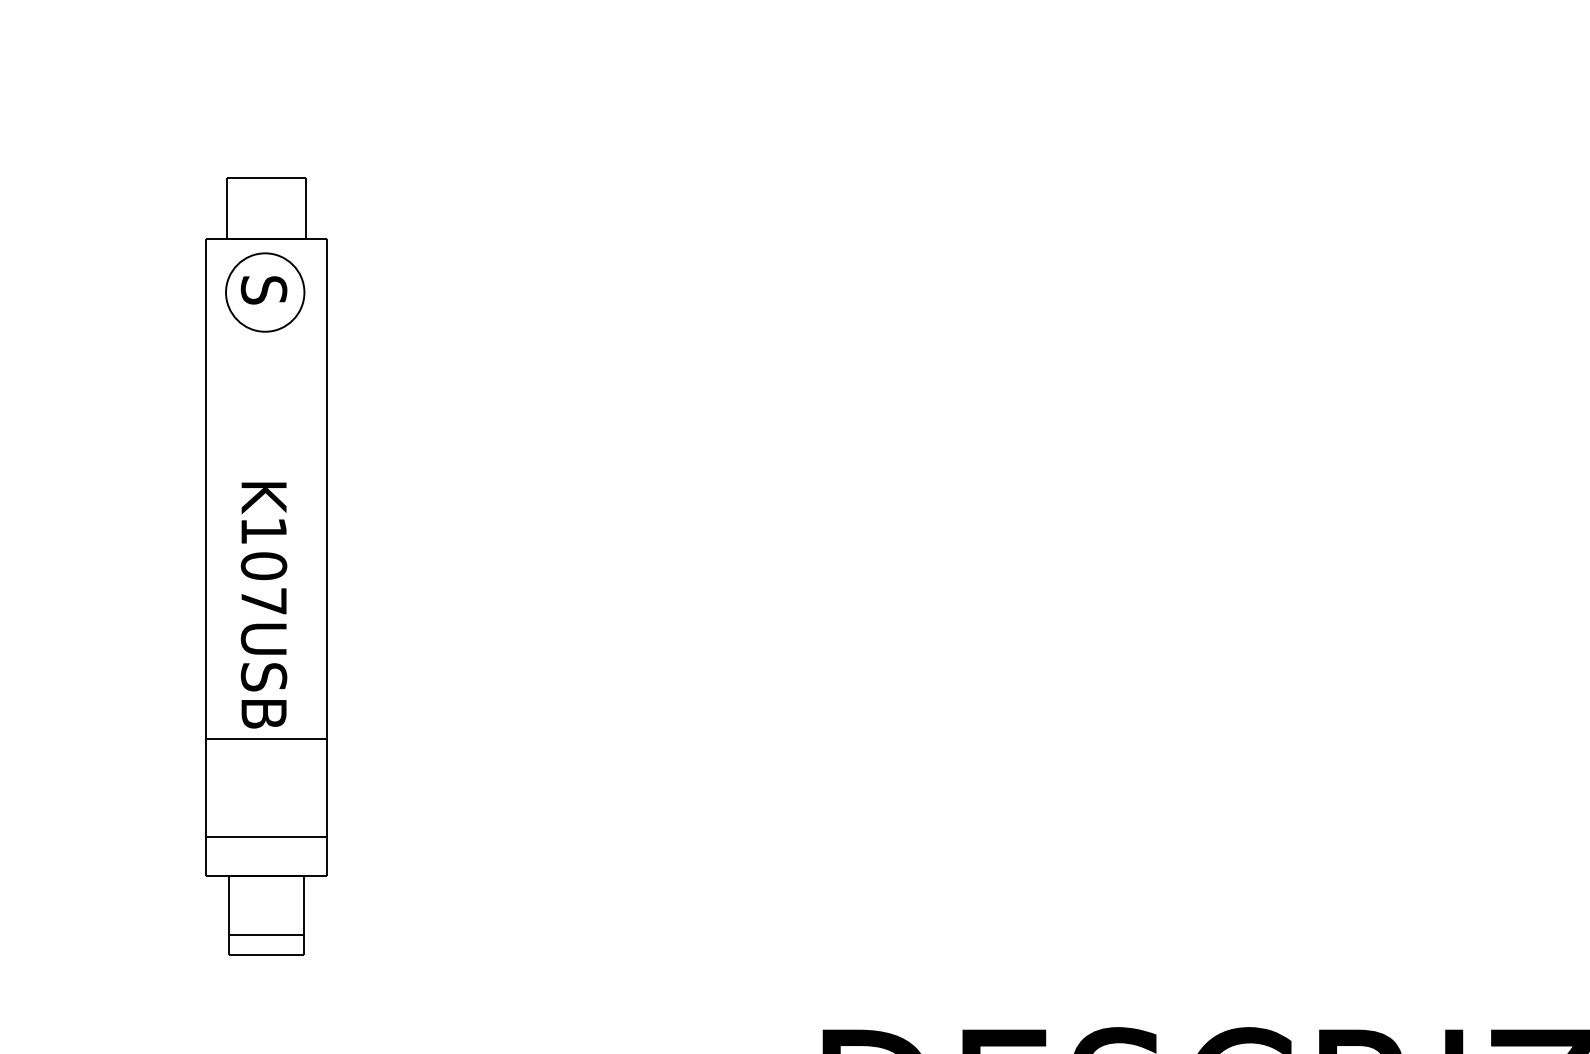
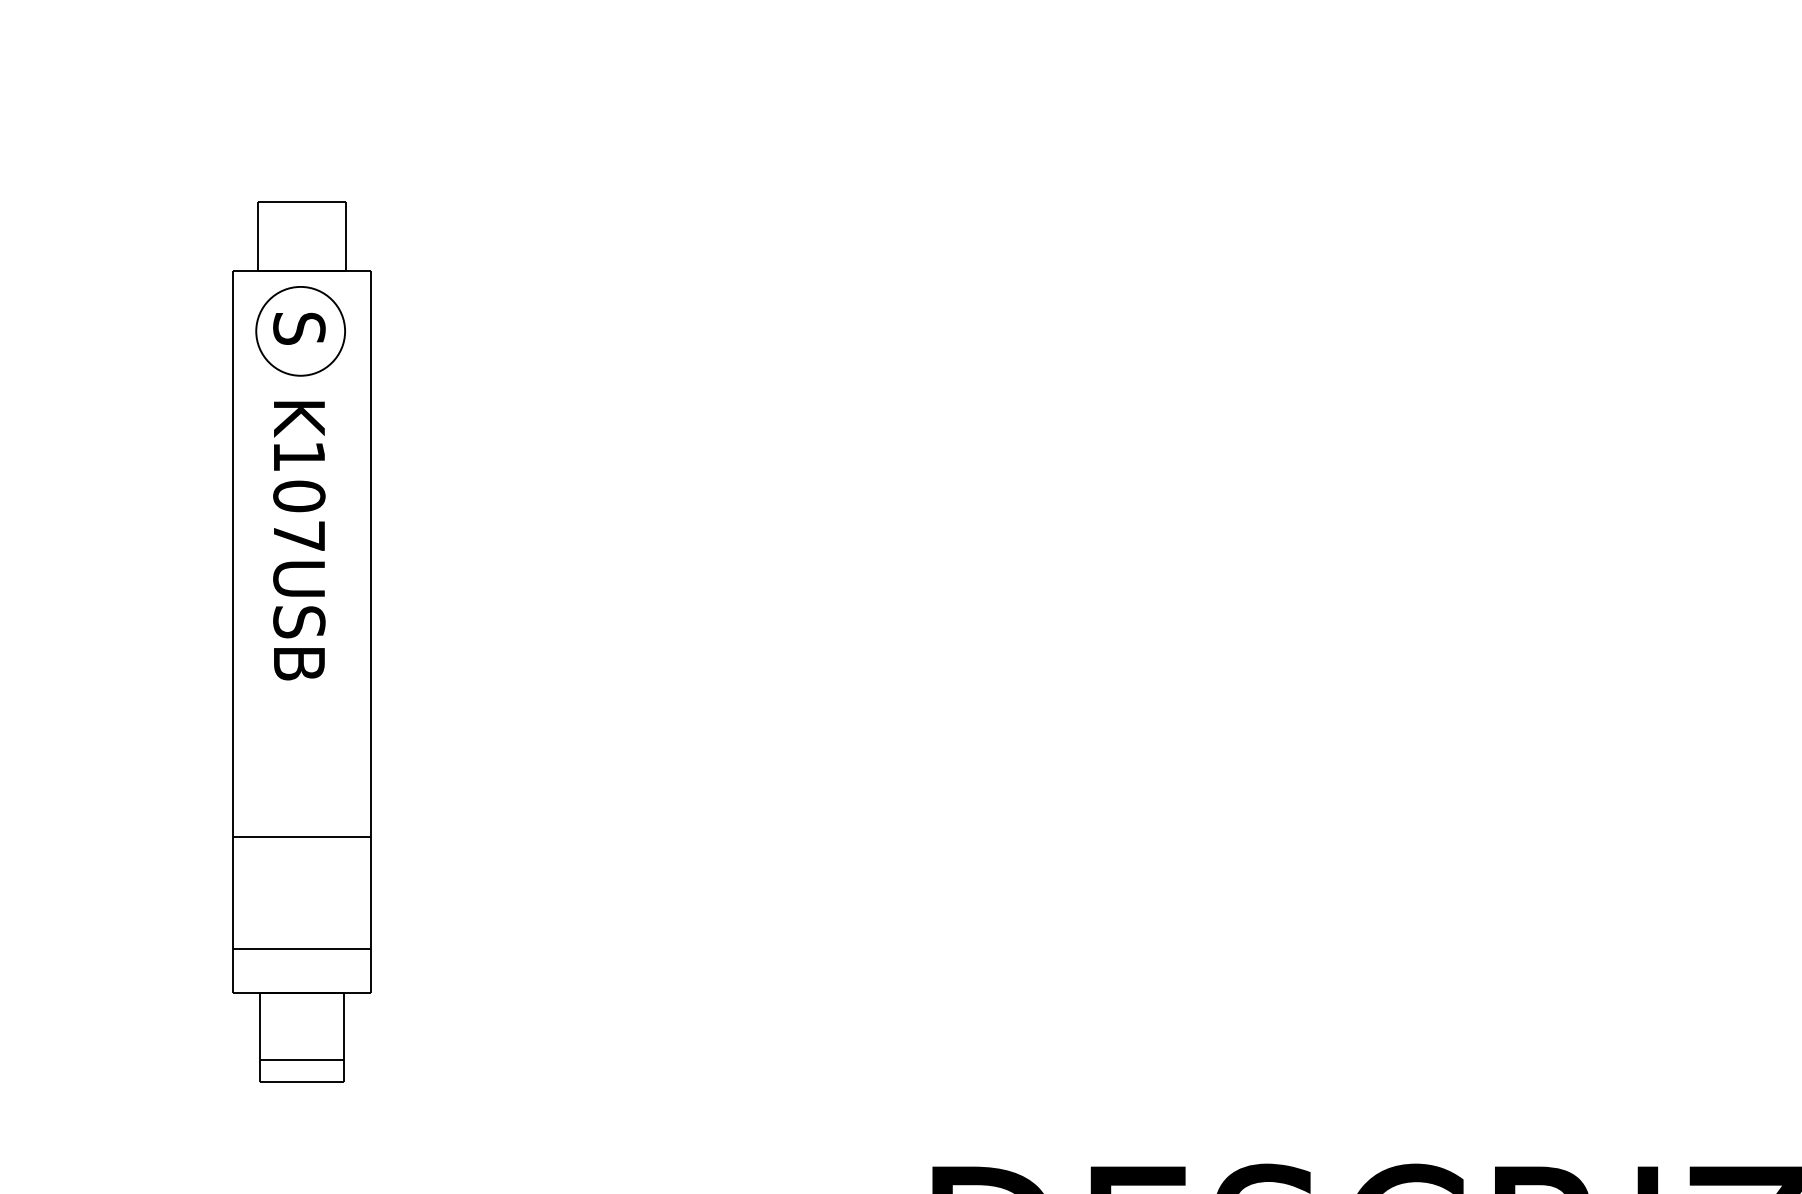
text: (264, 605) -> (299, 540), moved

